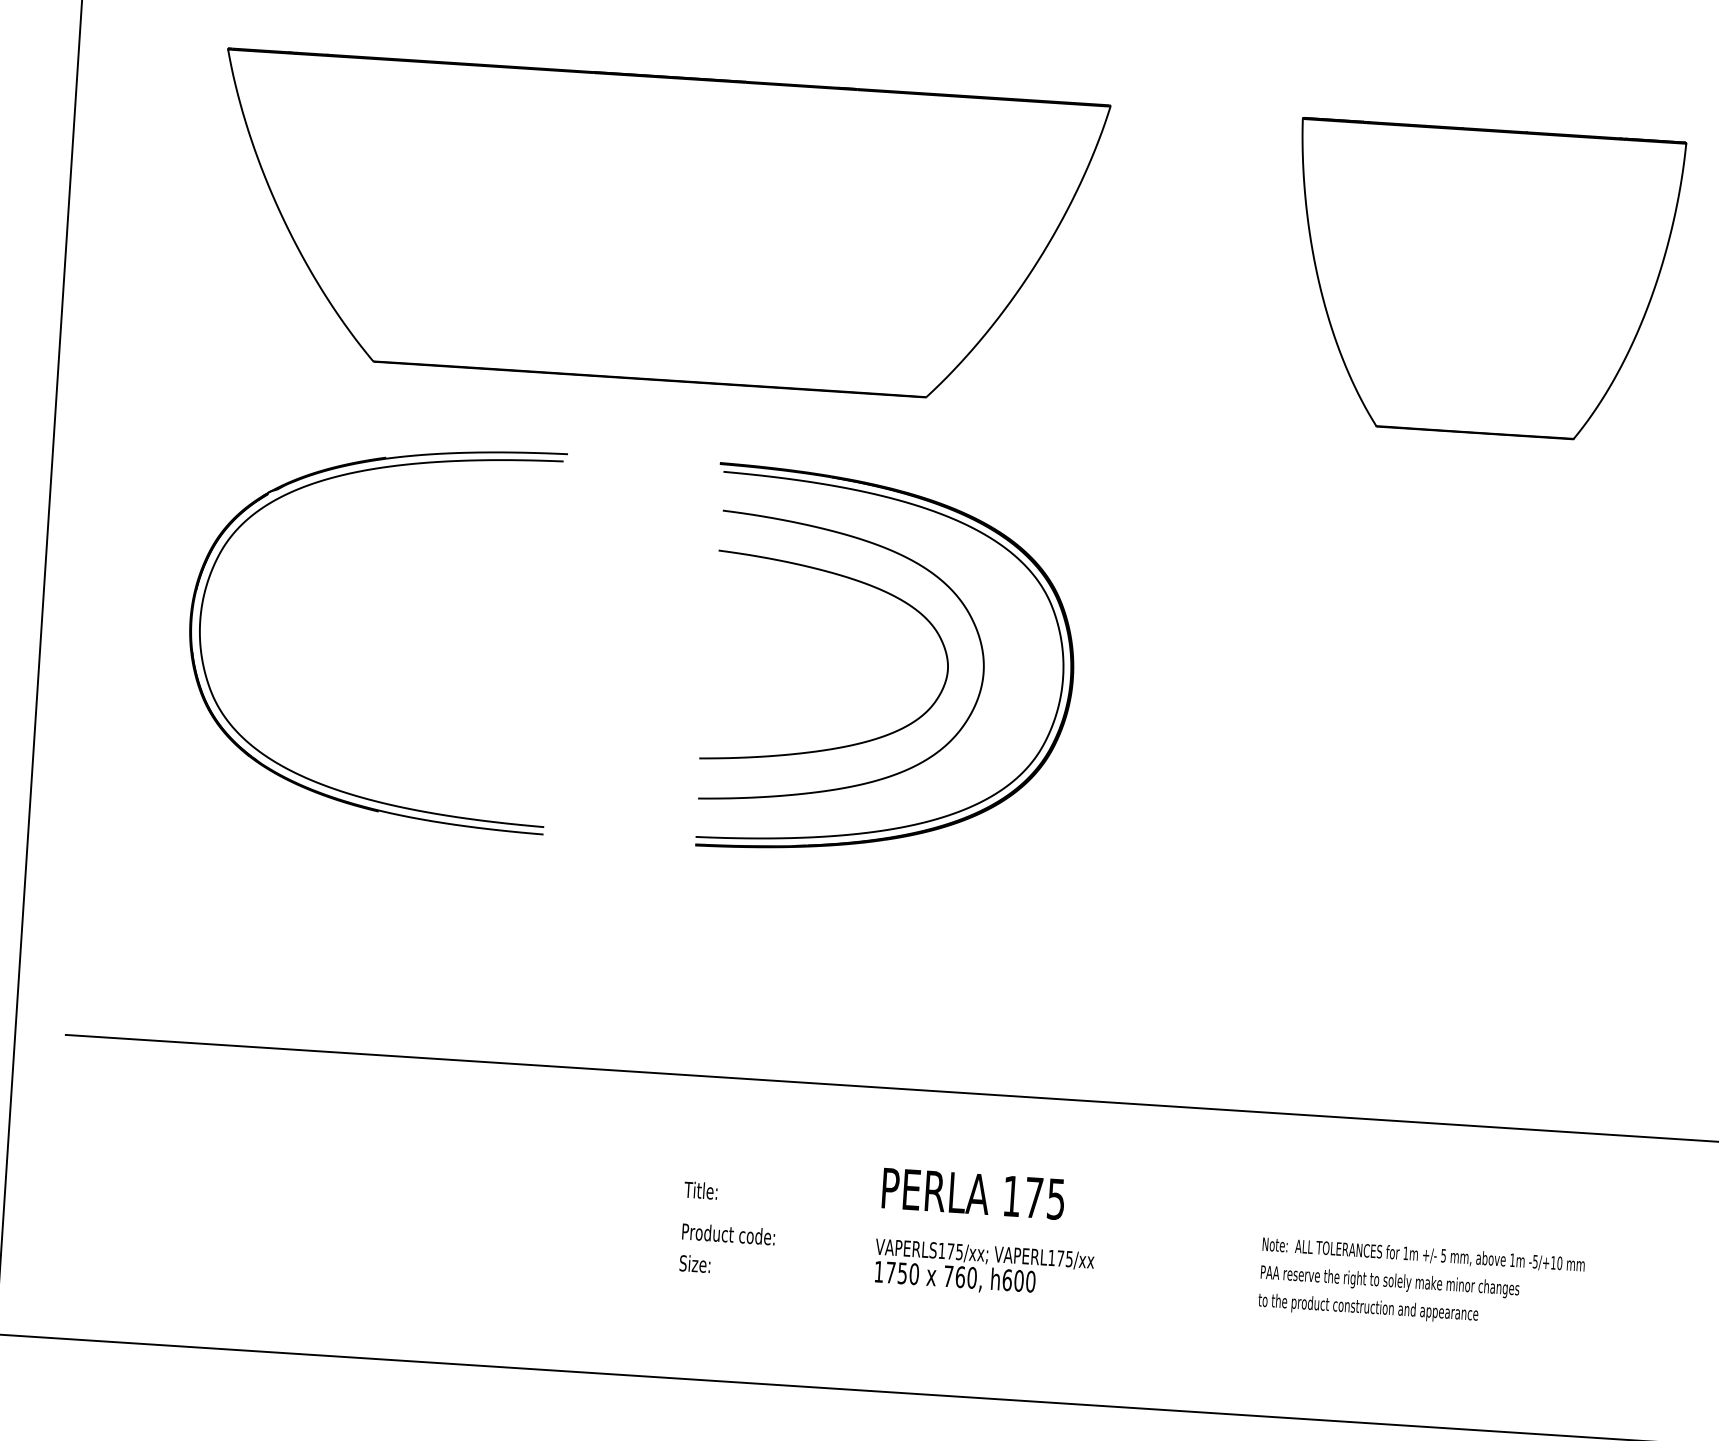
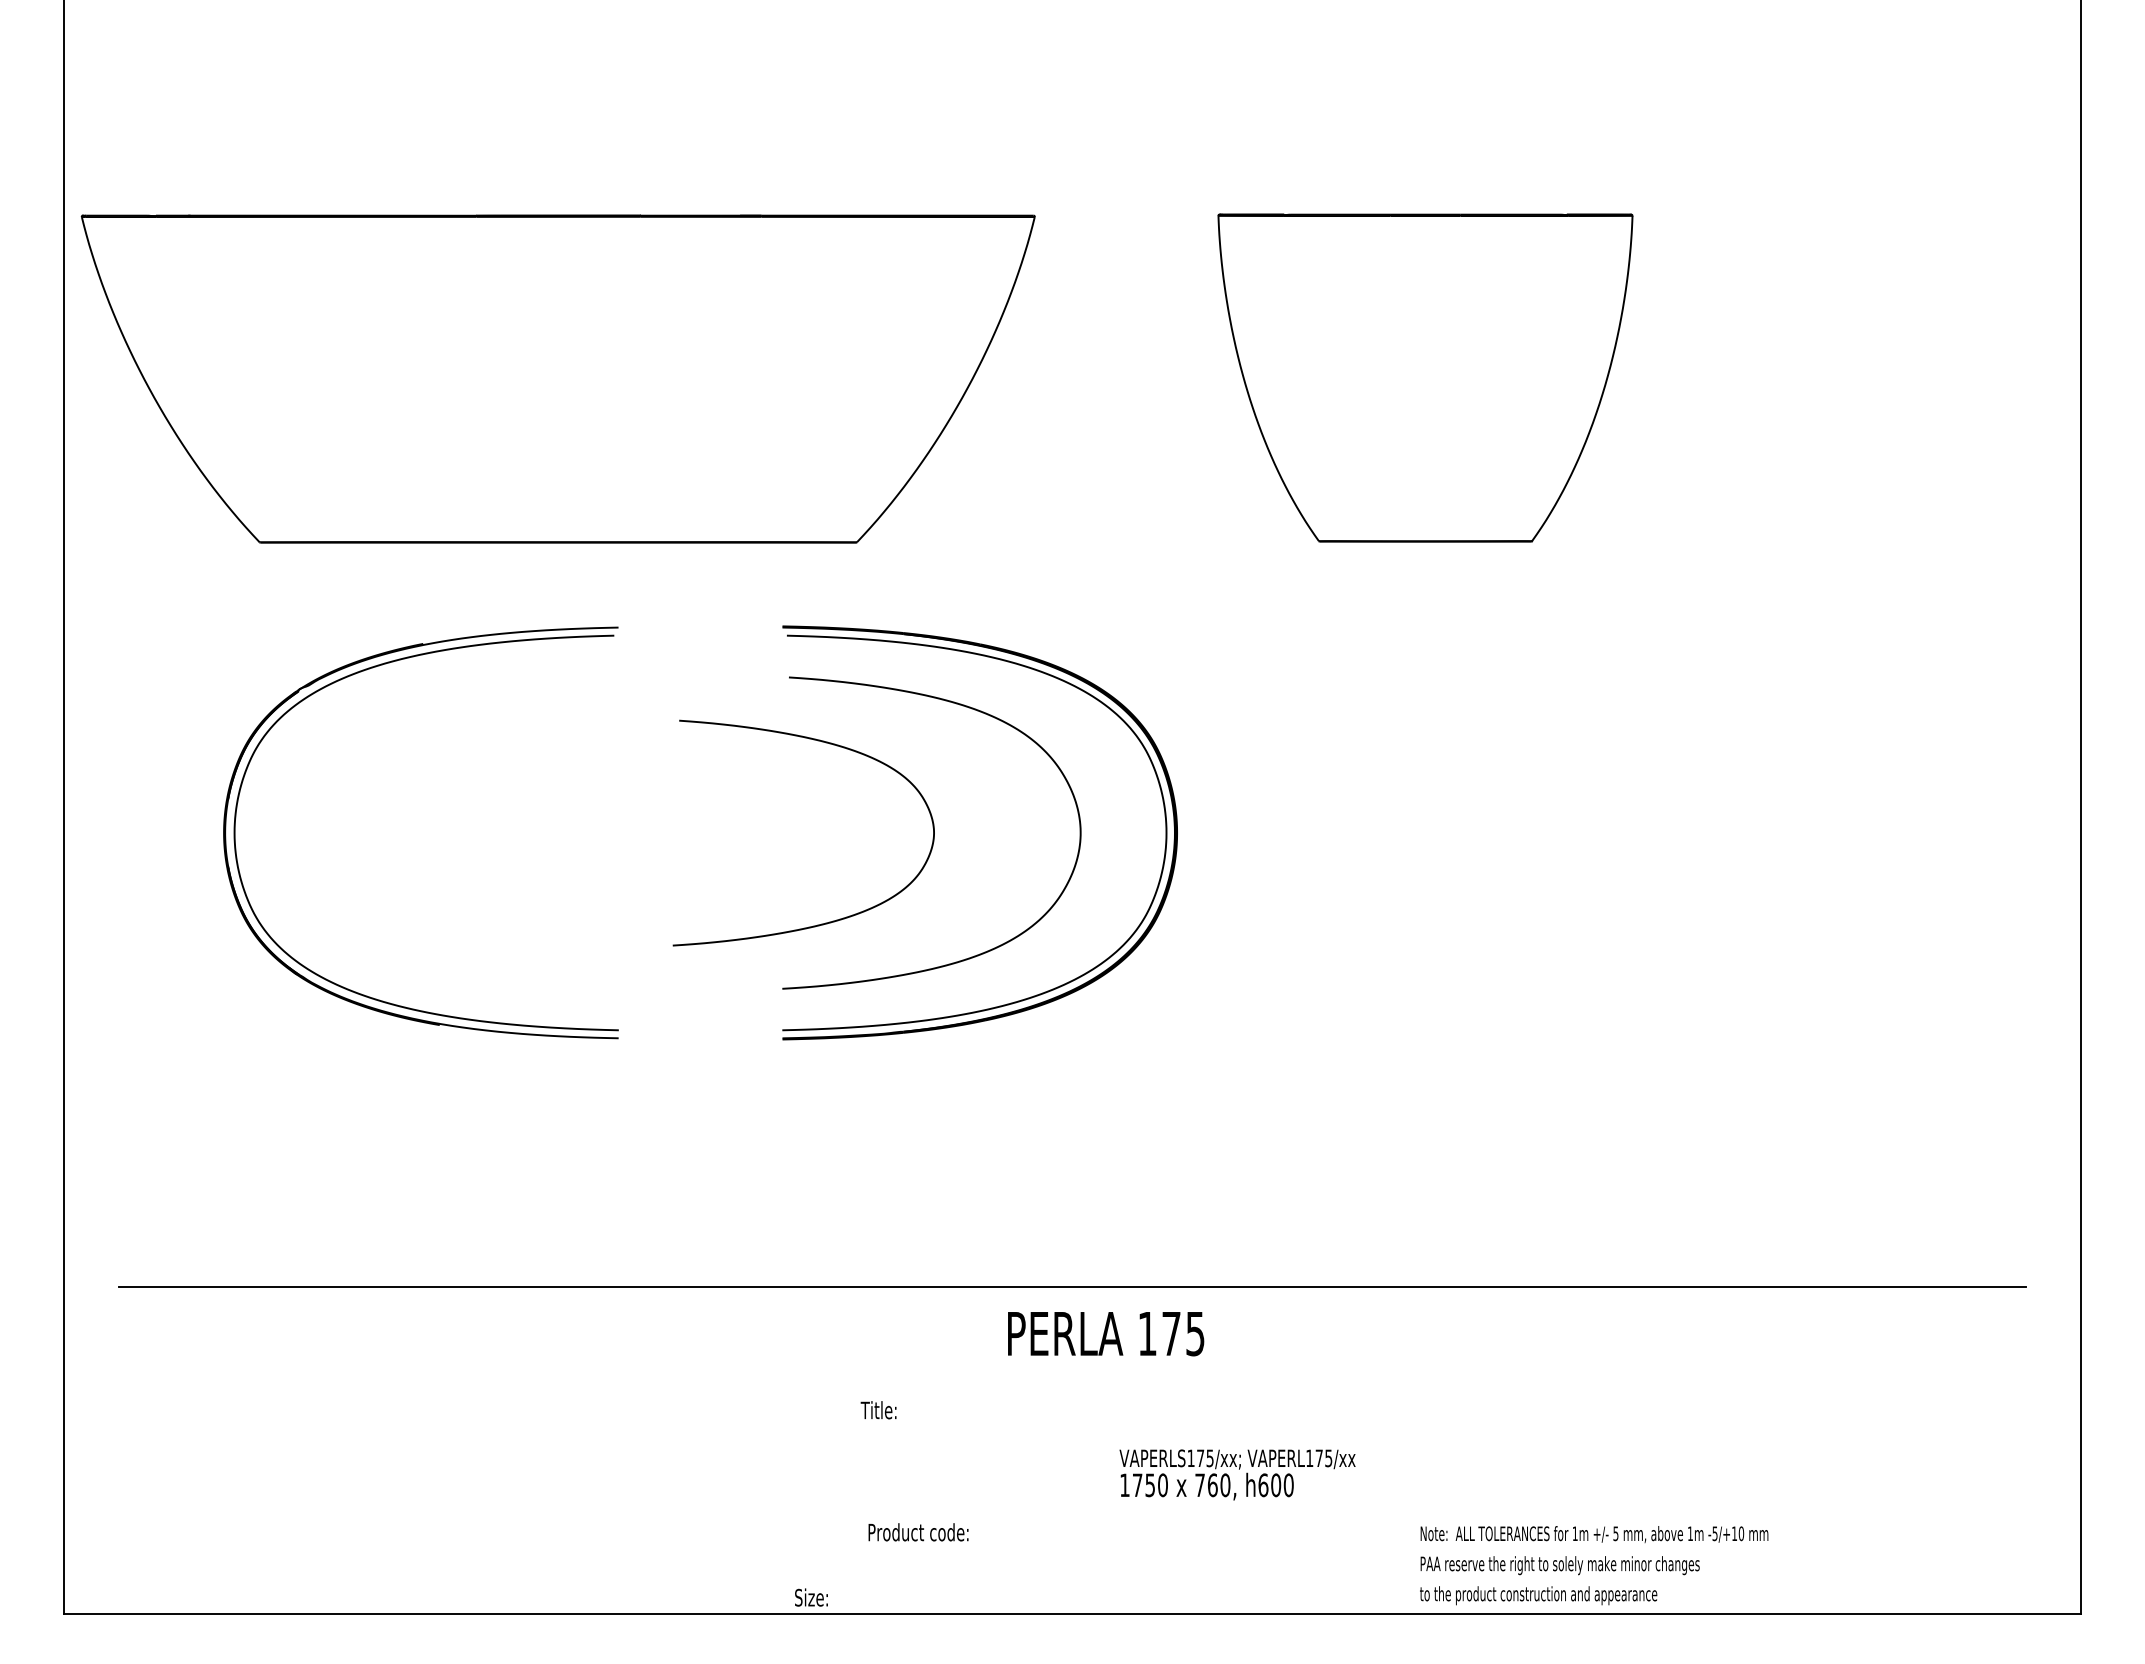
part: (658, 227) -> (557, 378), moved
part: (1484, 280) -> (1425, 377), moved
curve: (852, 580) -> (825, 743), moved
text: (700, 1190) -> (878, 1410), moved
text: (973, 1194) -> (1106, 1334), moved
text: (728, 1234) -> (918, 1532), moved
text: (695, 1263) -> (811, 1597), moved
text: (983, 1268) -> (1237, 1474), moved
text: (1421, 1283) -> (1594, 1565), moved

